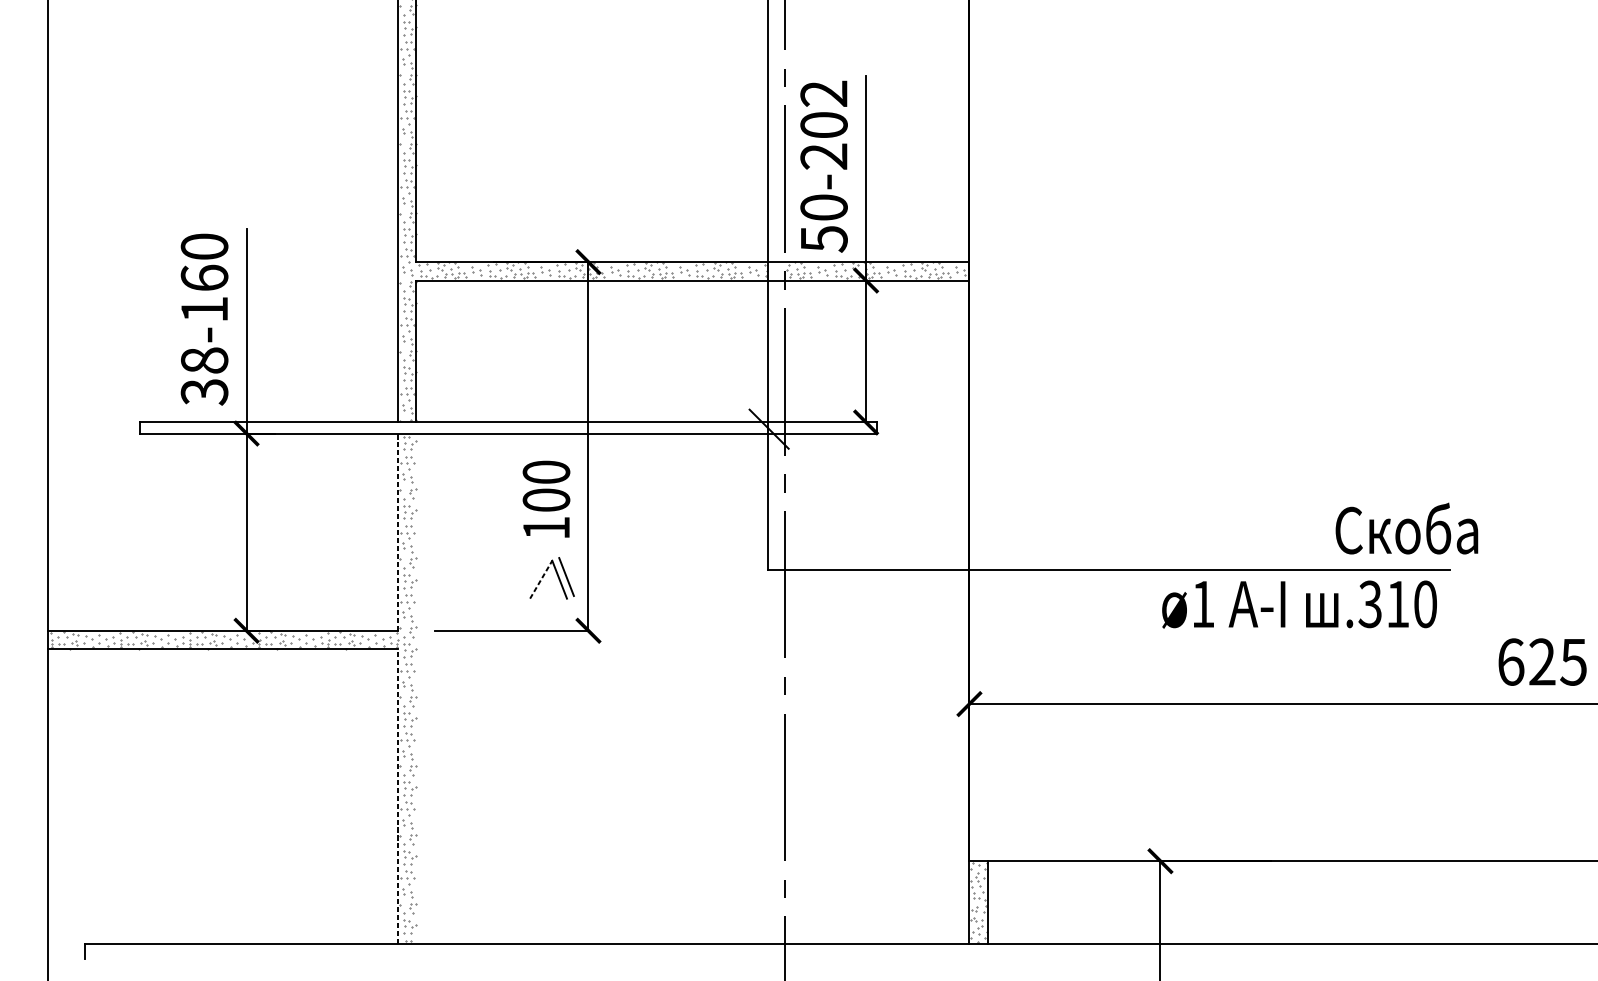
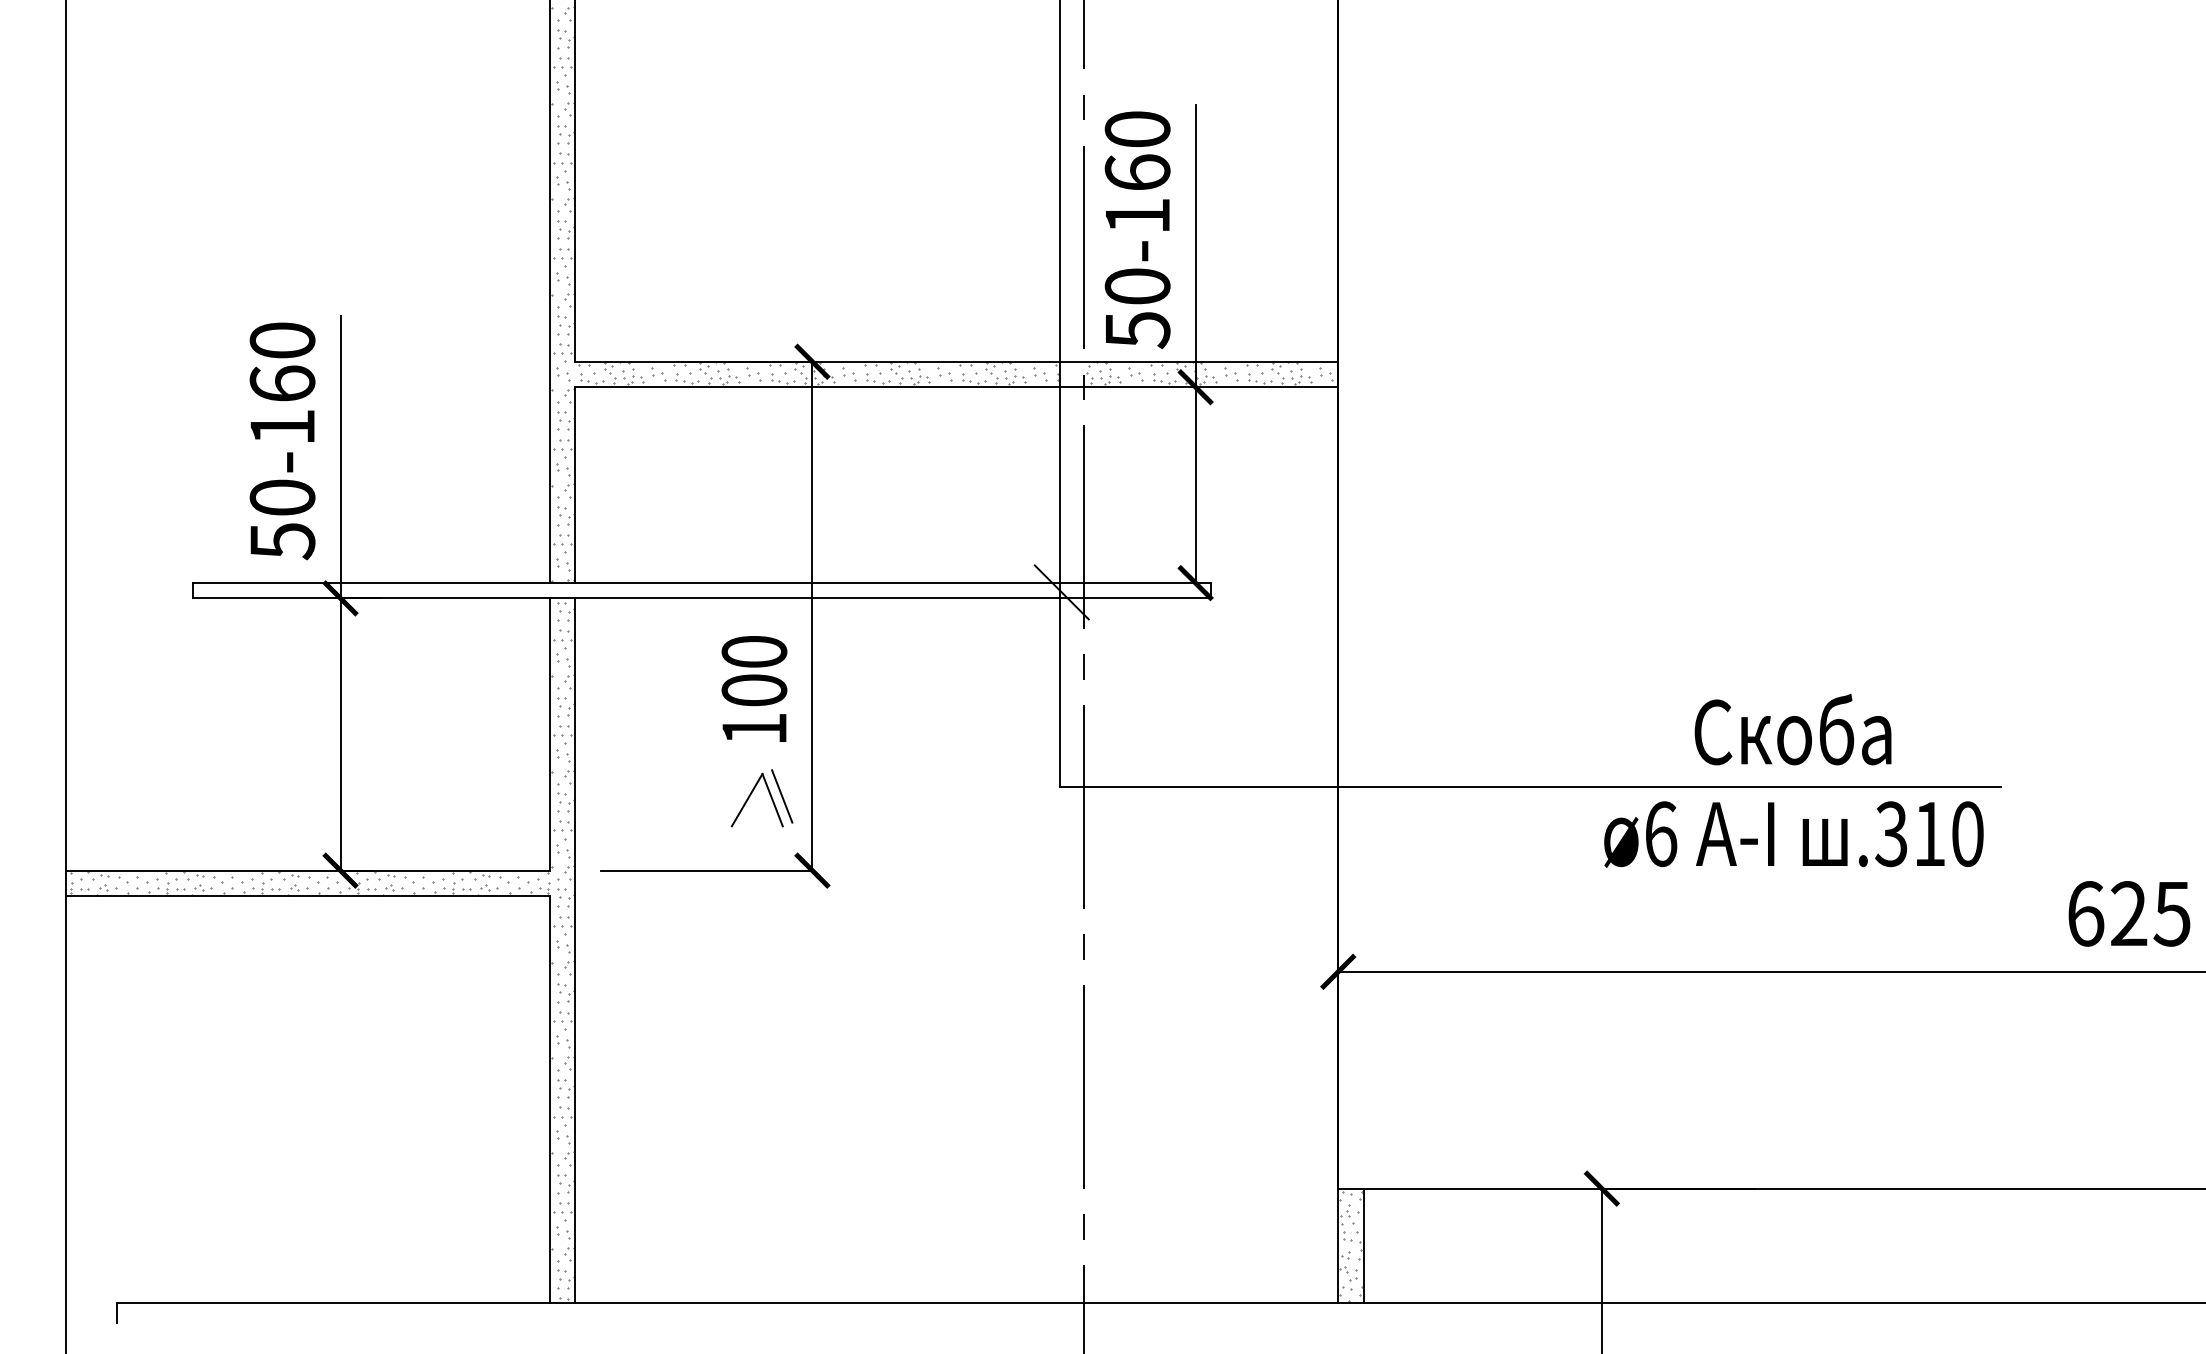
text: (823, 124) -> (1137, 172), 50-202 -> 50-160
text: (204, 376) -> (282, 519), 38-160 -> 50-160
text: (1406, 528) -> (1792, 729), moved
line: (397, 532) -> (549, 734), dashed -> solid
line: (541, 579) -> (747, 799), dashed -> solid
text: (1203, 604) -> (1661, 834), ø1 -> ø6
line: (416, 688) -> (575, 950), added
line: (397, 796) -> (549, 1099), dashed -> solid

